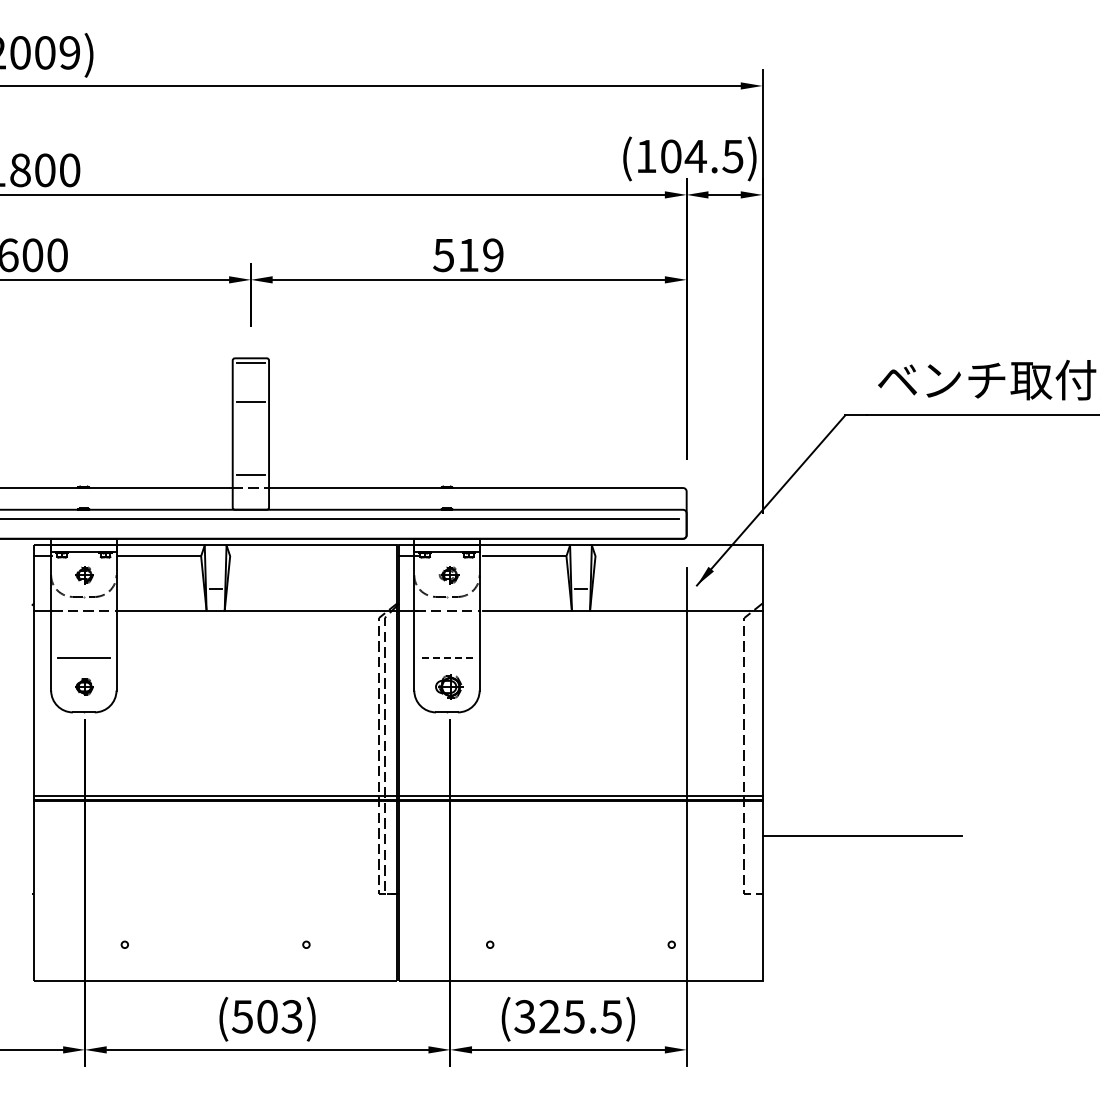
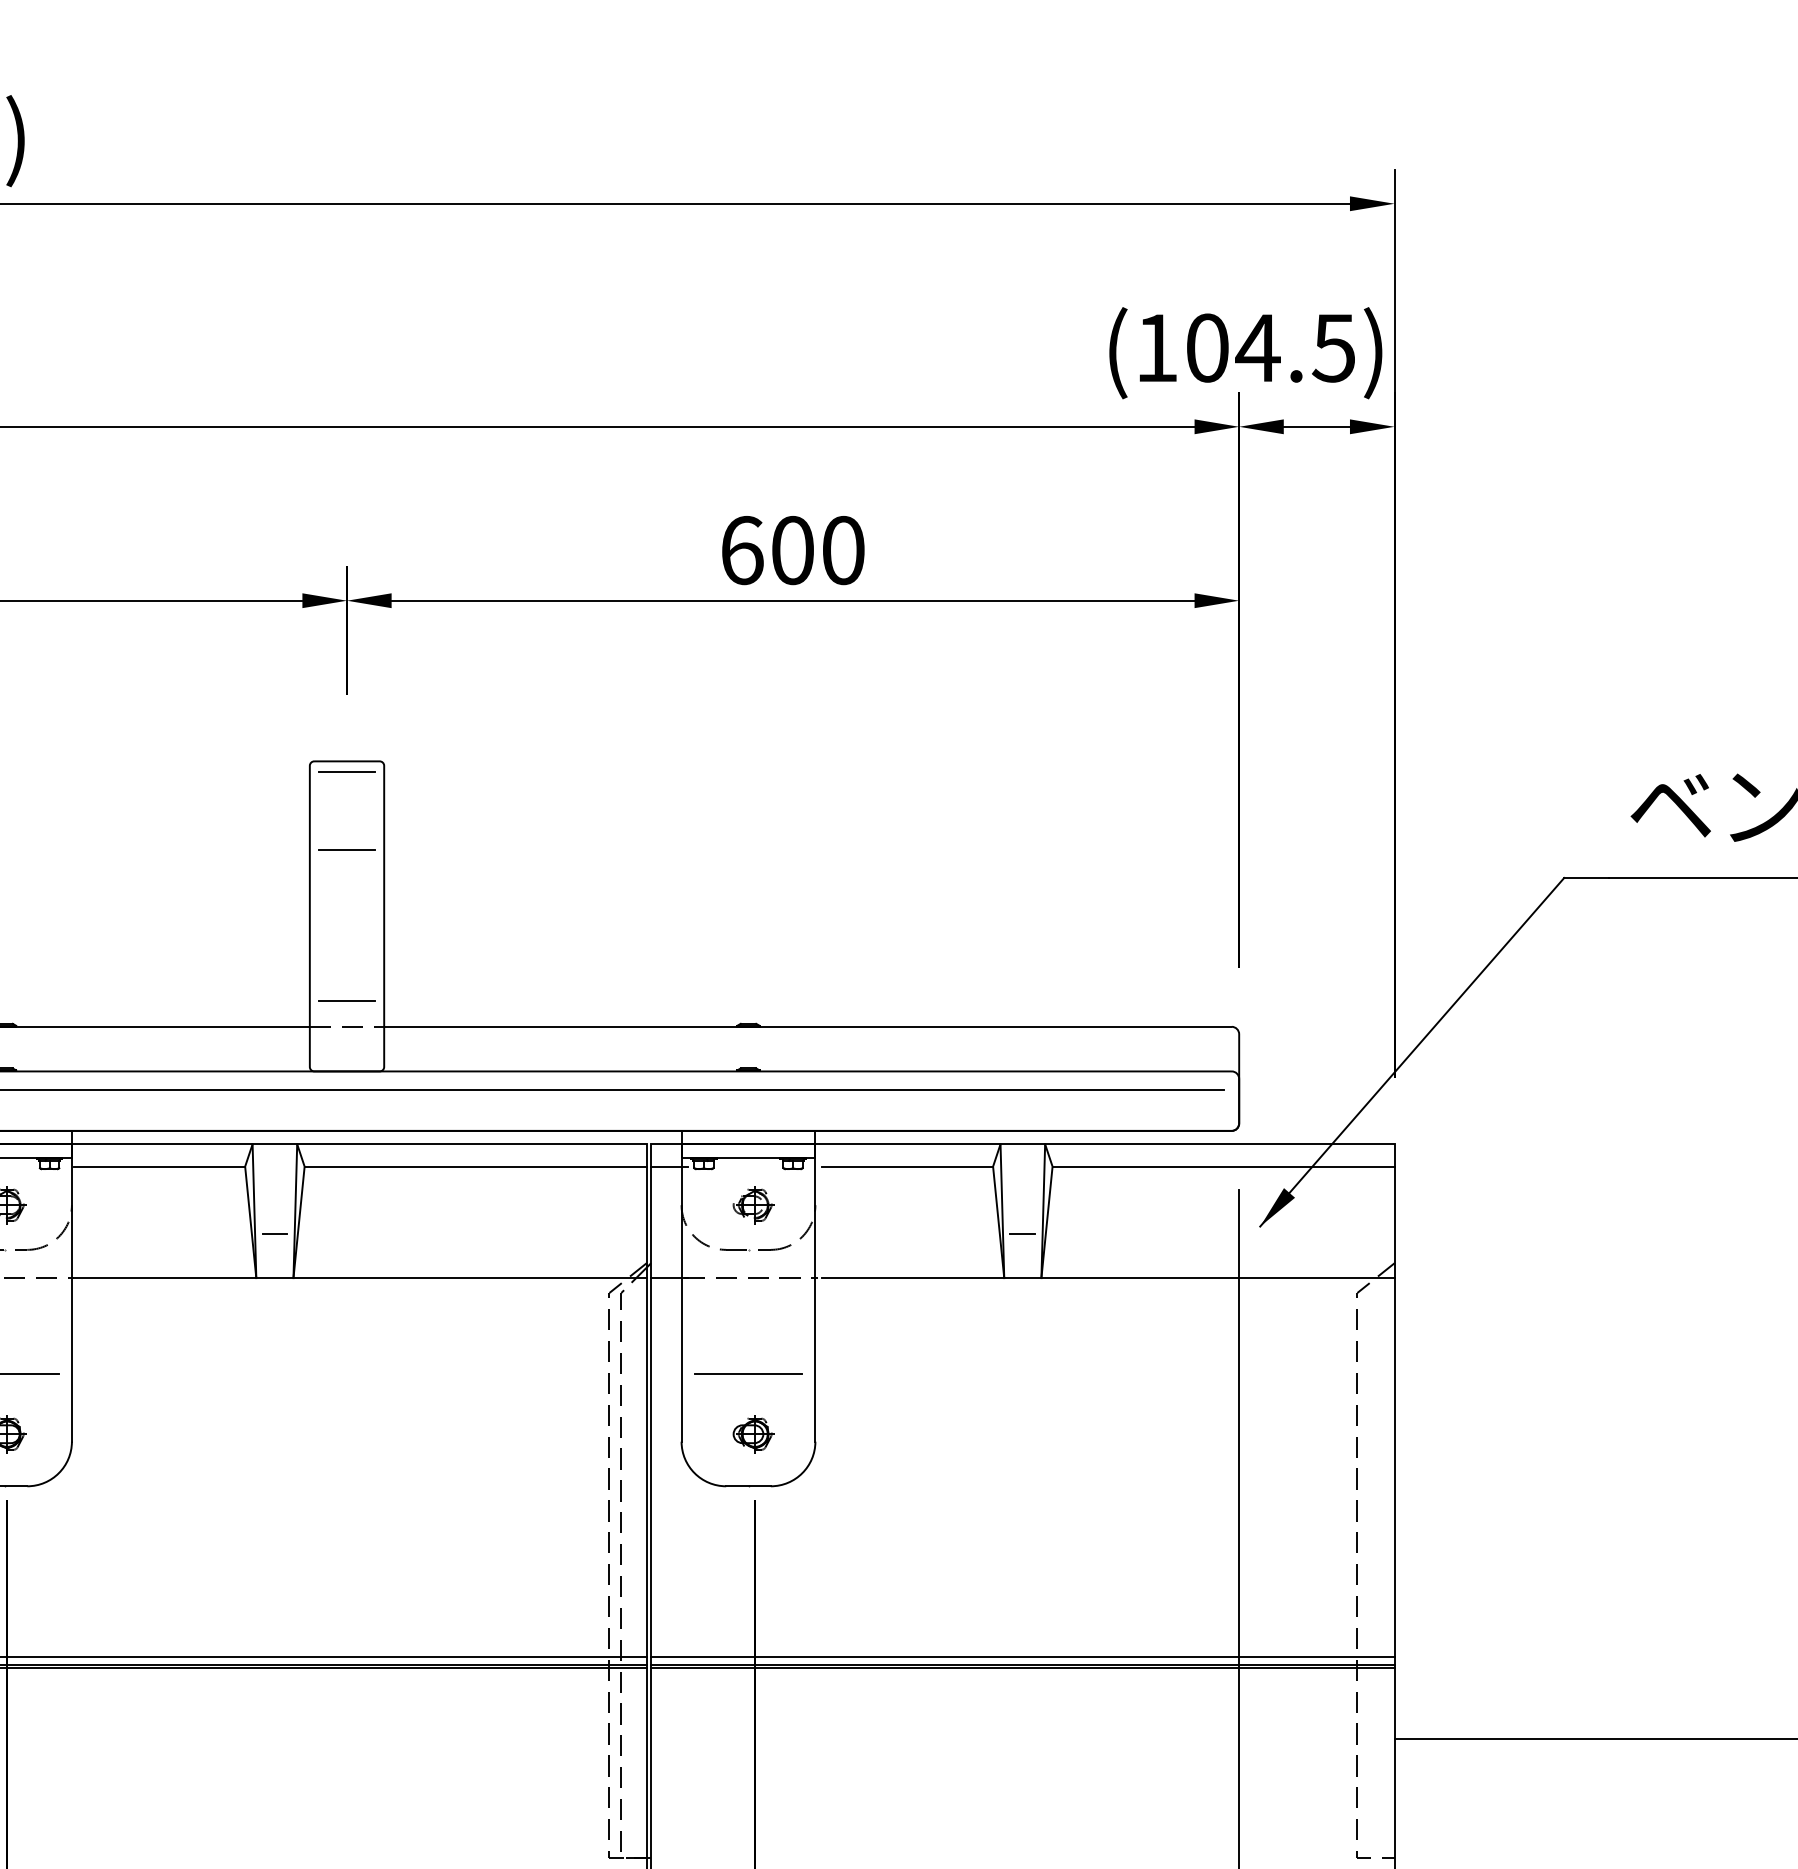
text: (468, 255) -> (792, 550), 519 -> 600
line: (313, 556) -> (475, 1167), added
line: (678, 556) -> (1222, 1167), added
line: (446, 657) -> (747, 1373), dashed -> solid
part: (448, 686) -> (751, 1433), size x0.71

